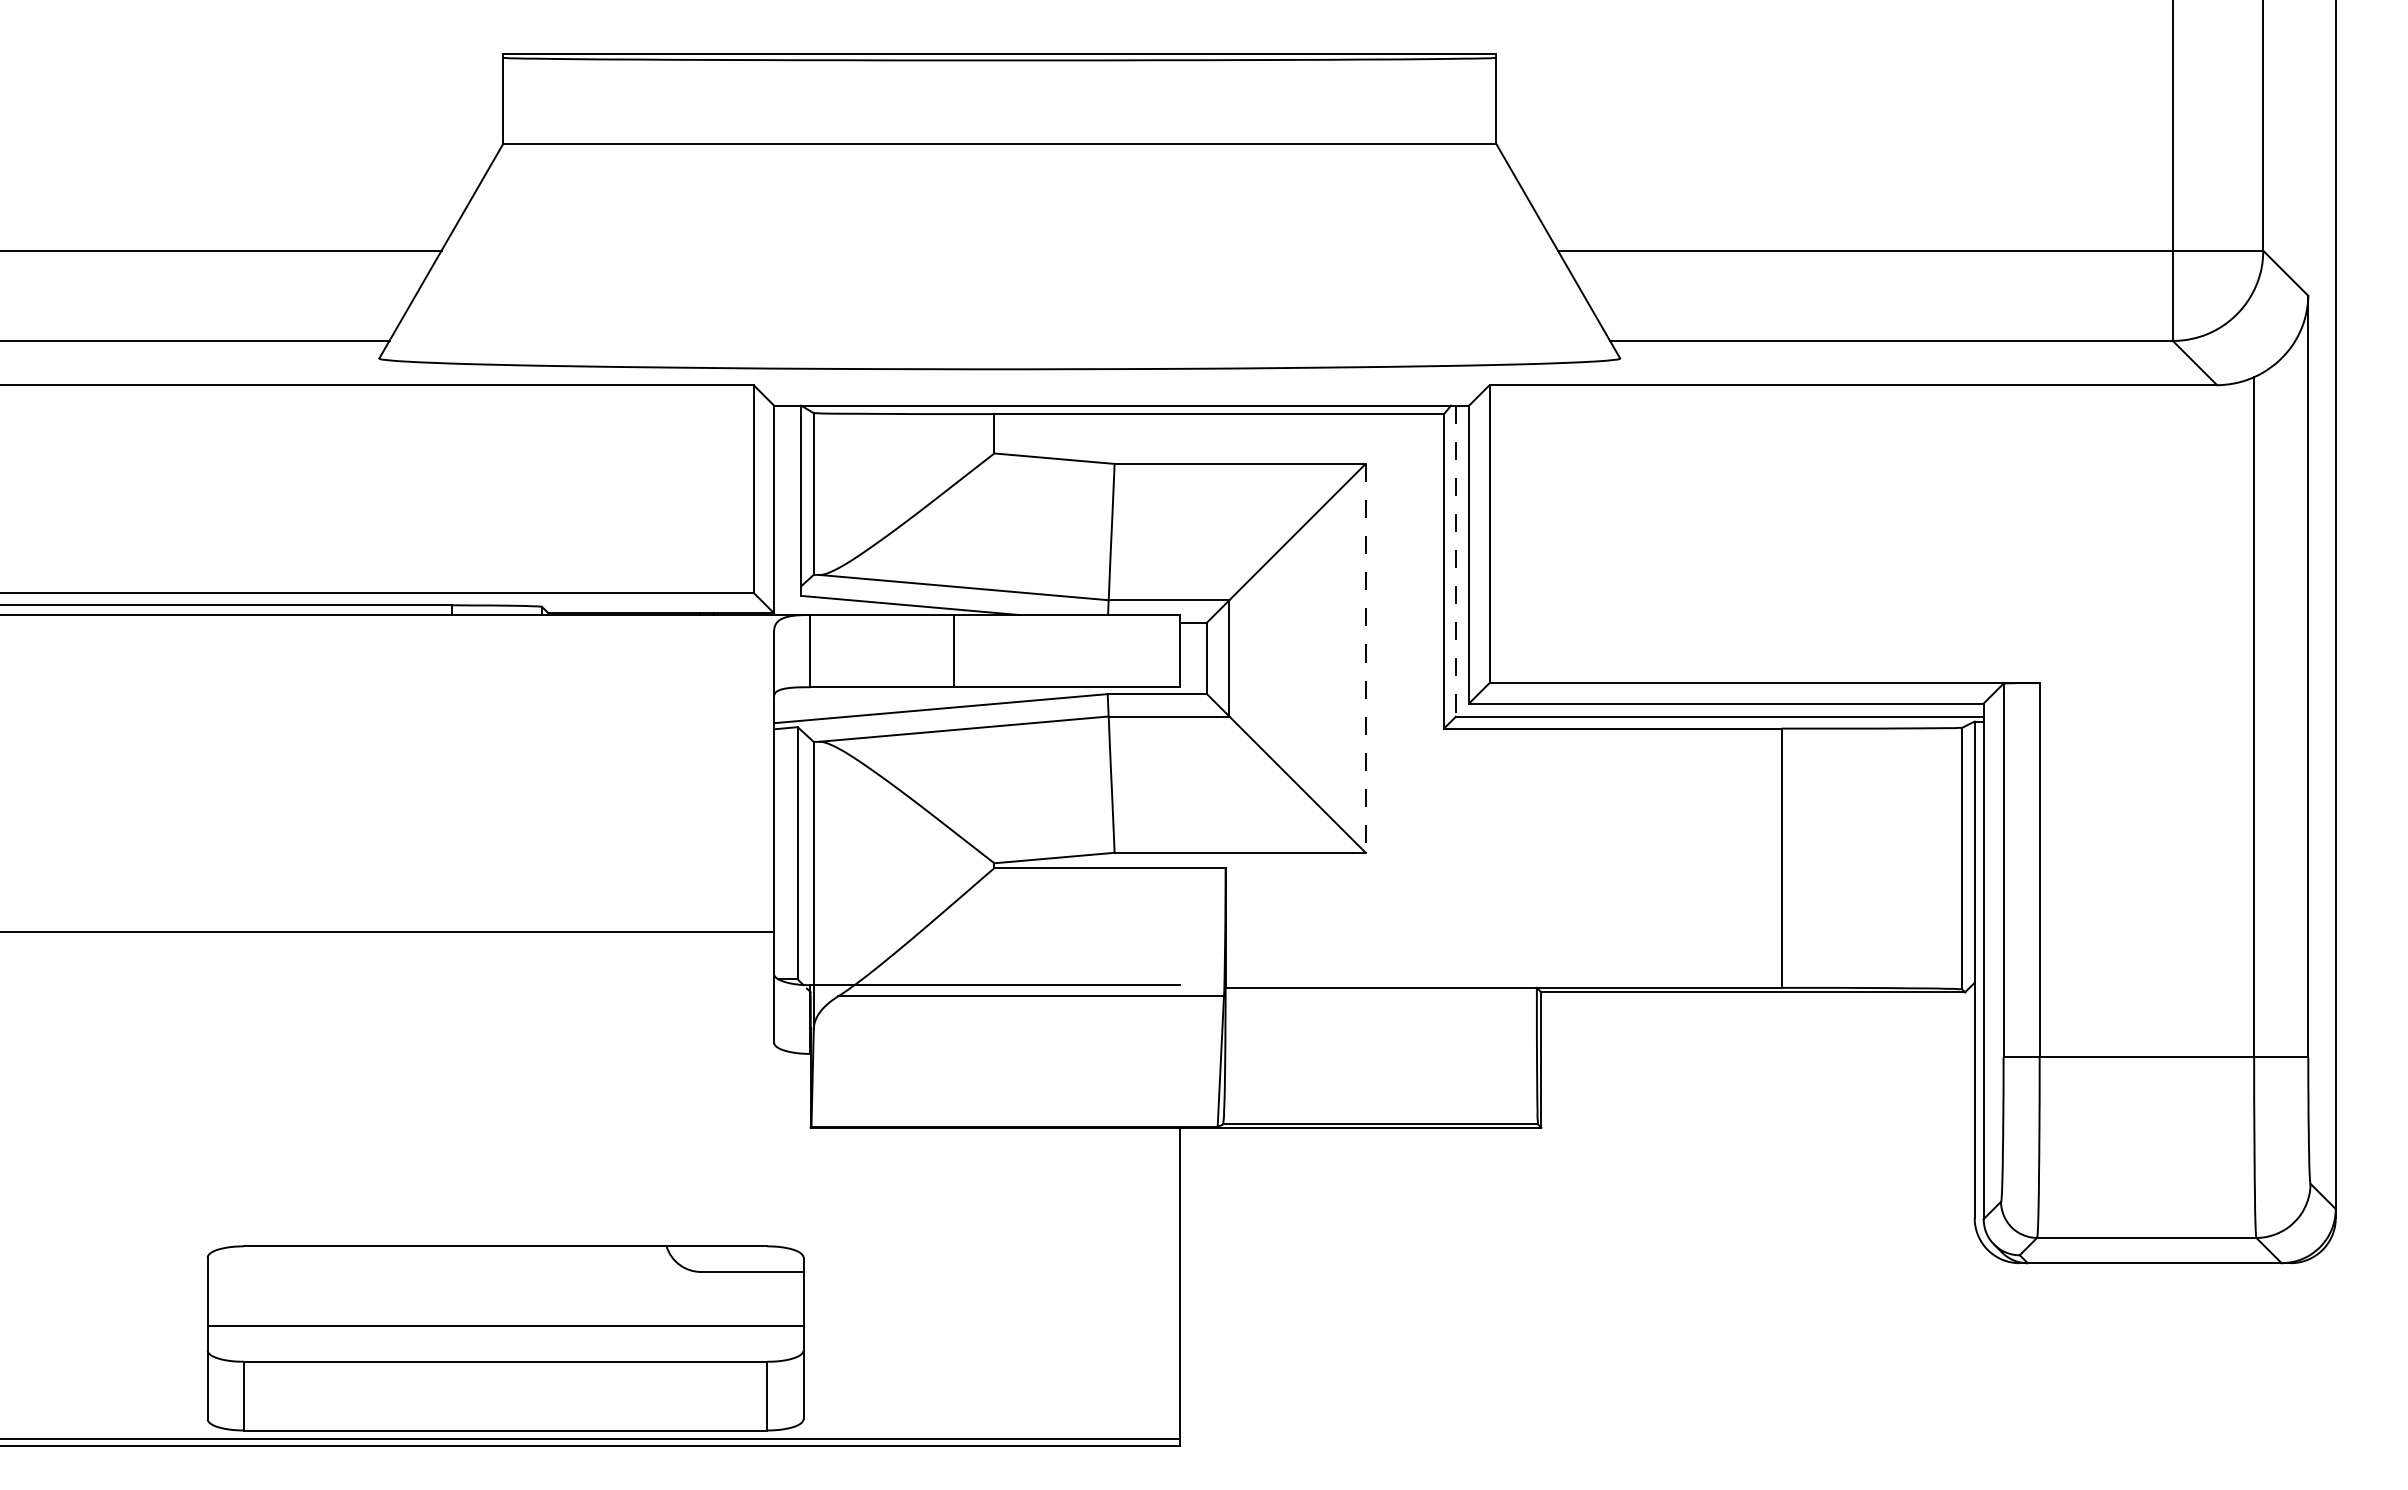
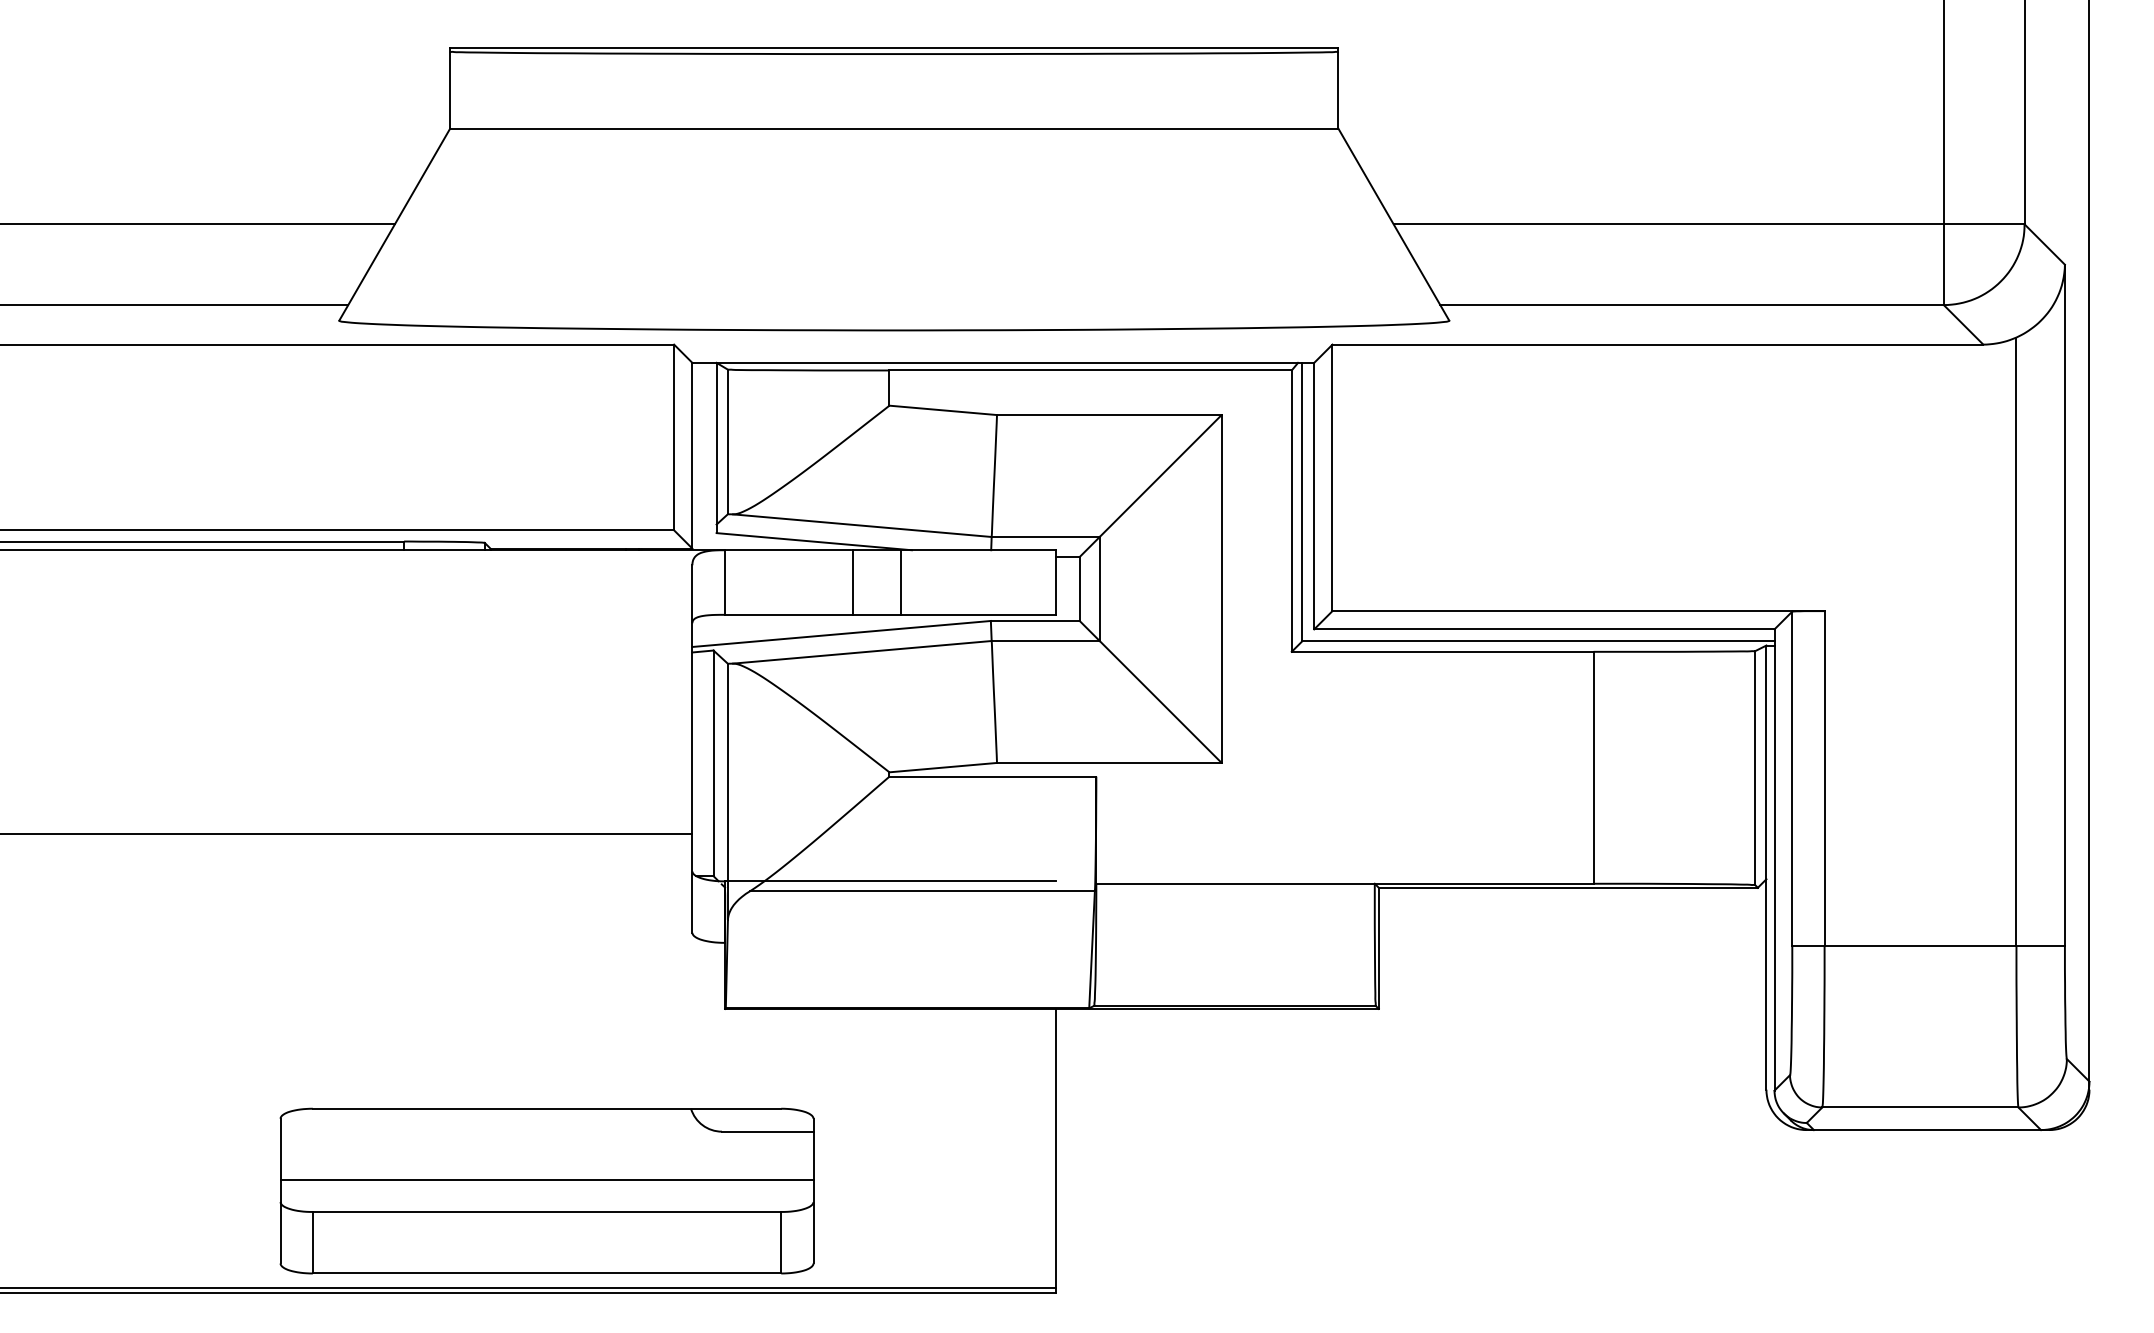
line: (1455, 561) -> (1301, 502), dashed -> solid
line: (1007, 651) -> (901, 582), added
line: (1365, 658) -> (1221, 589), dashed -> solid
part: (505, 1338) -> (546, 1191), moved

